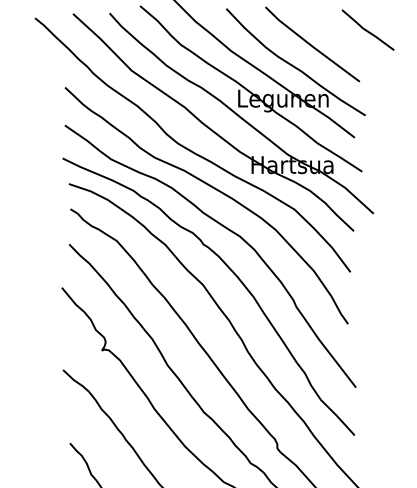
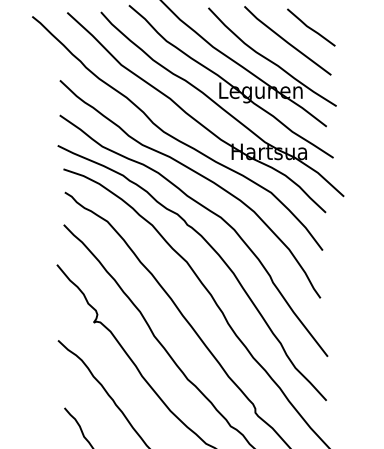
line: (366, 29) -> (309, 27), moved

